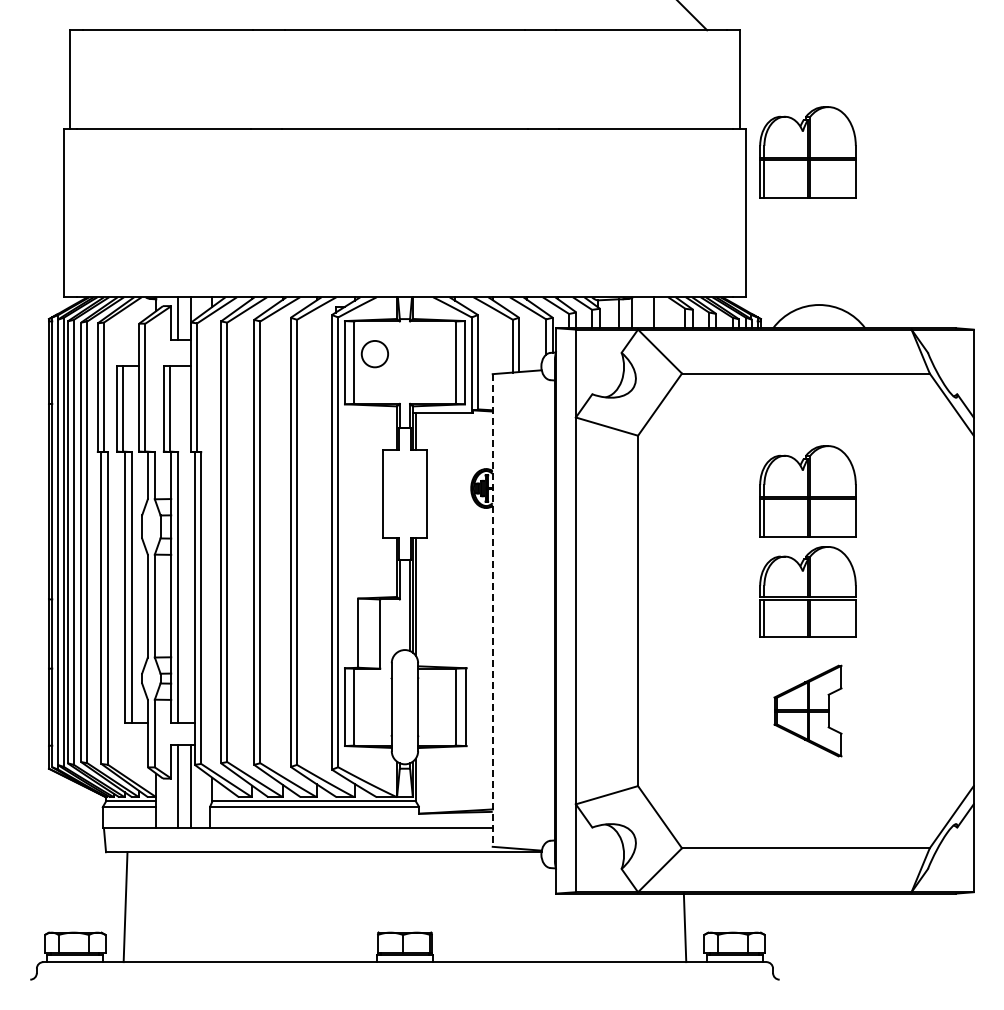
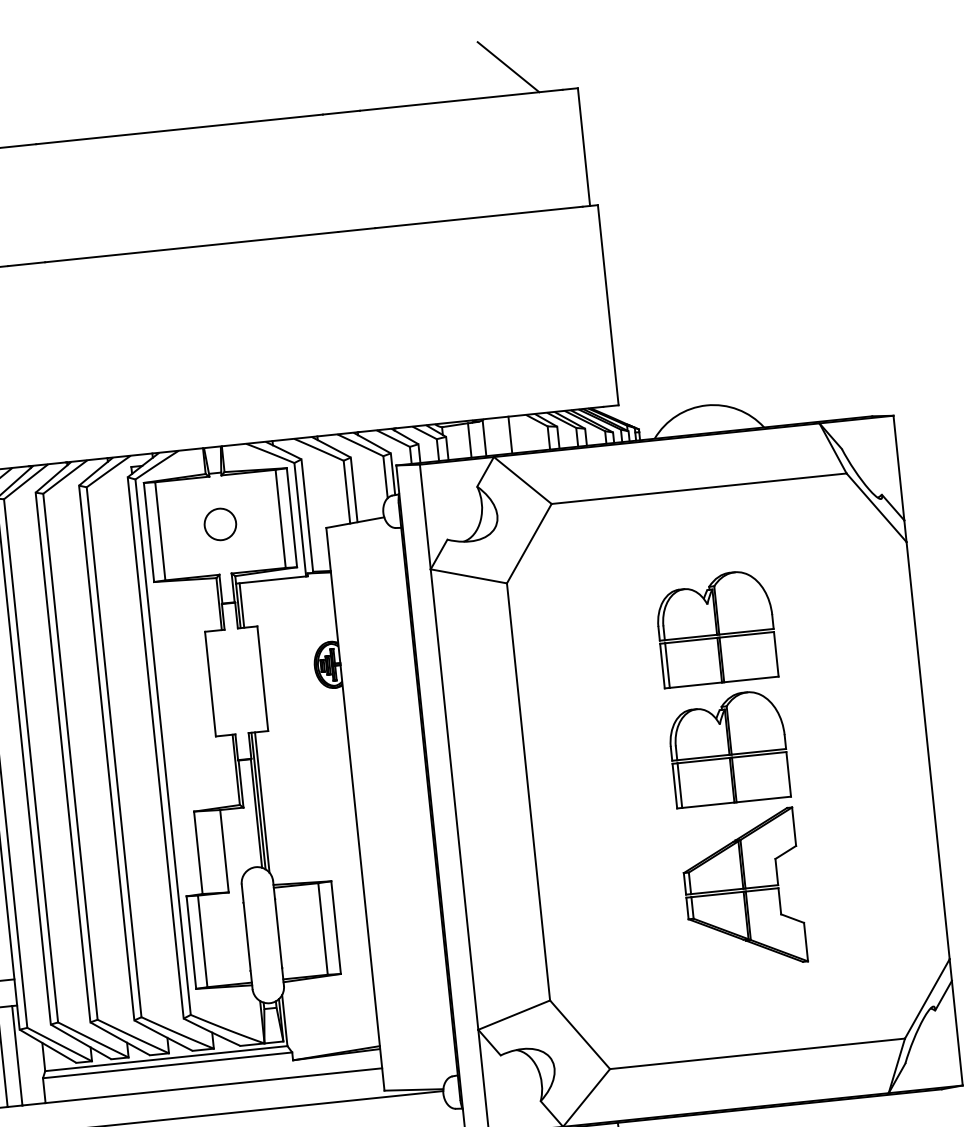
part: (807, 152) -> (673, 225), removed
circle: (374, 354) -> (219, 524), moved
line: (492, 610) -> (355, 809), dashed -> solid
part: (807, 710) -> (742, 889), size x1.43

